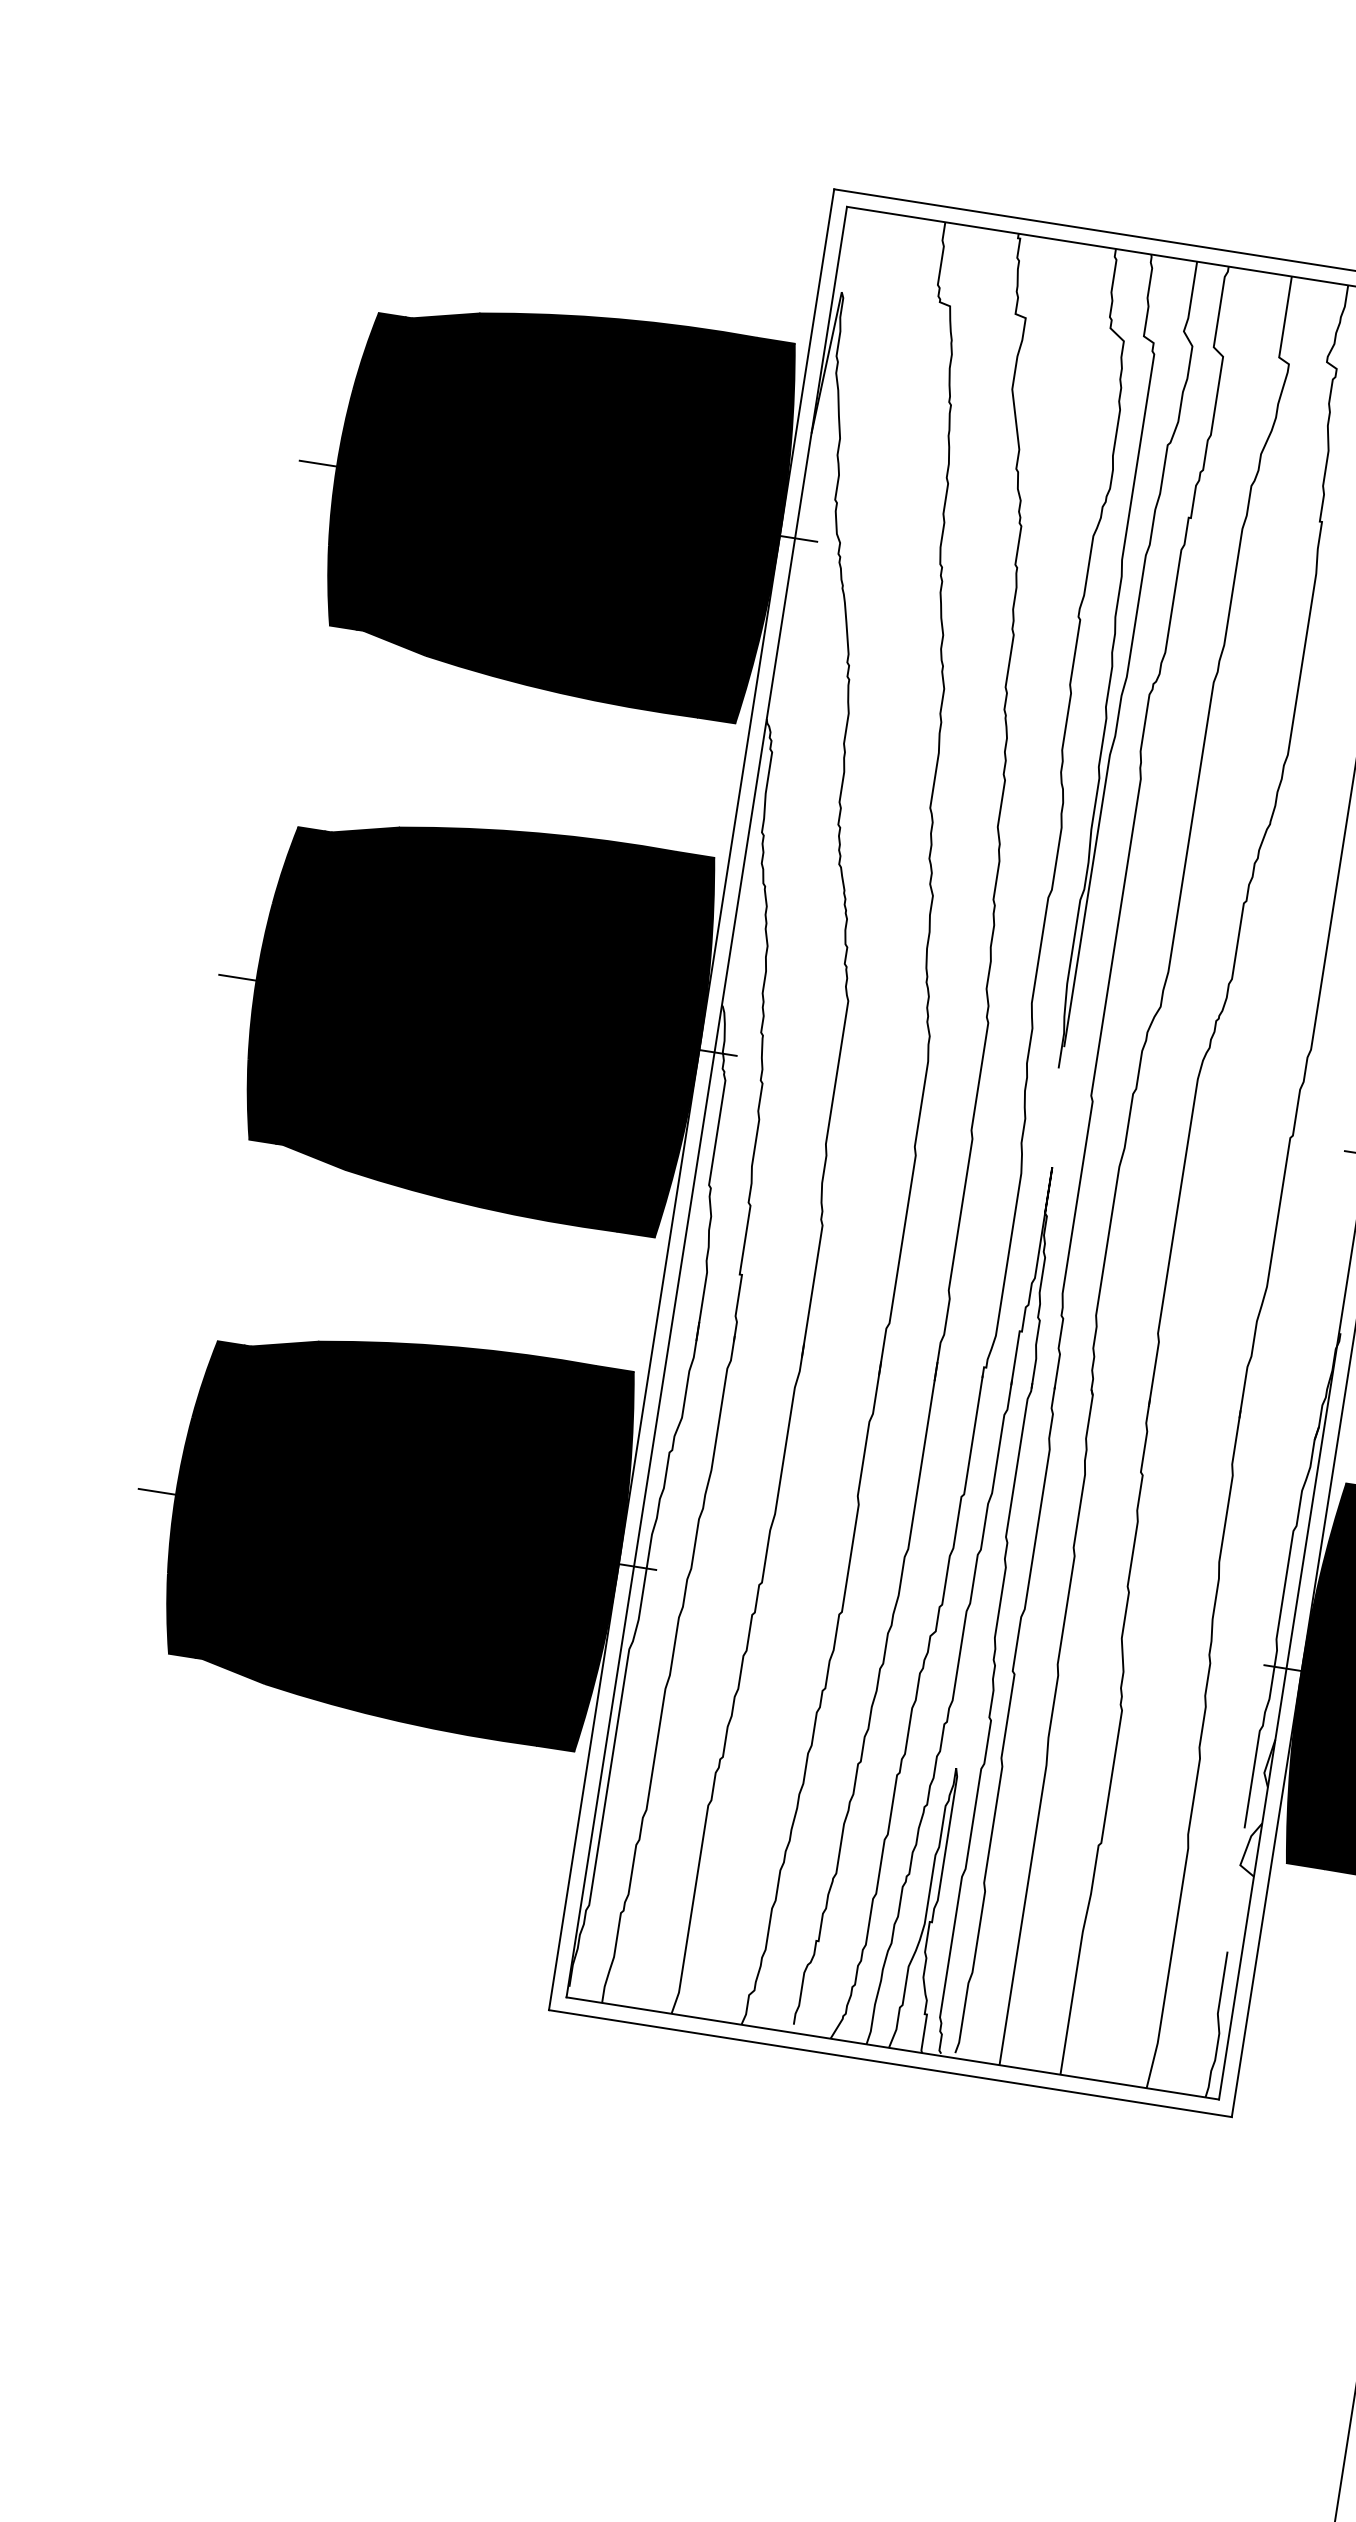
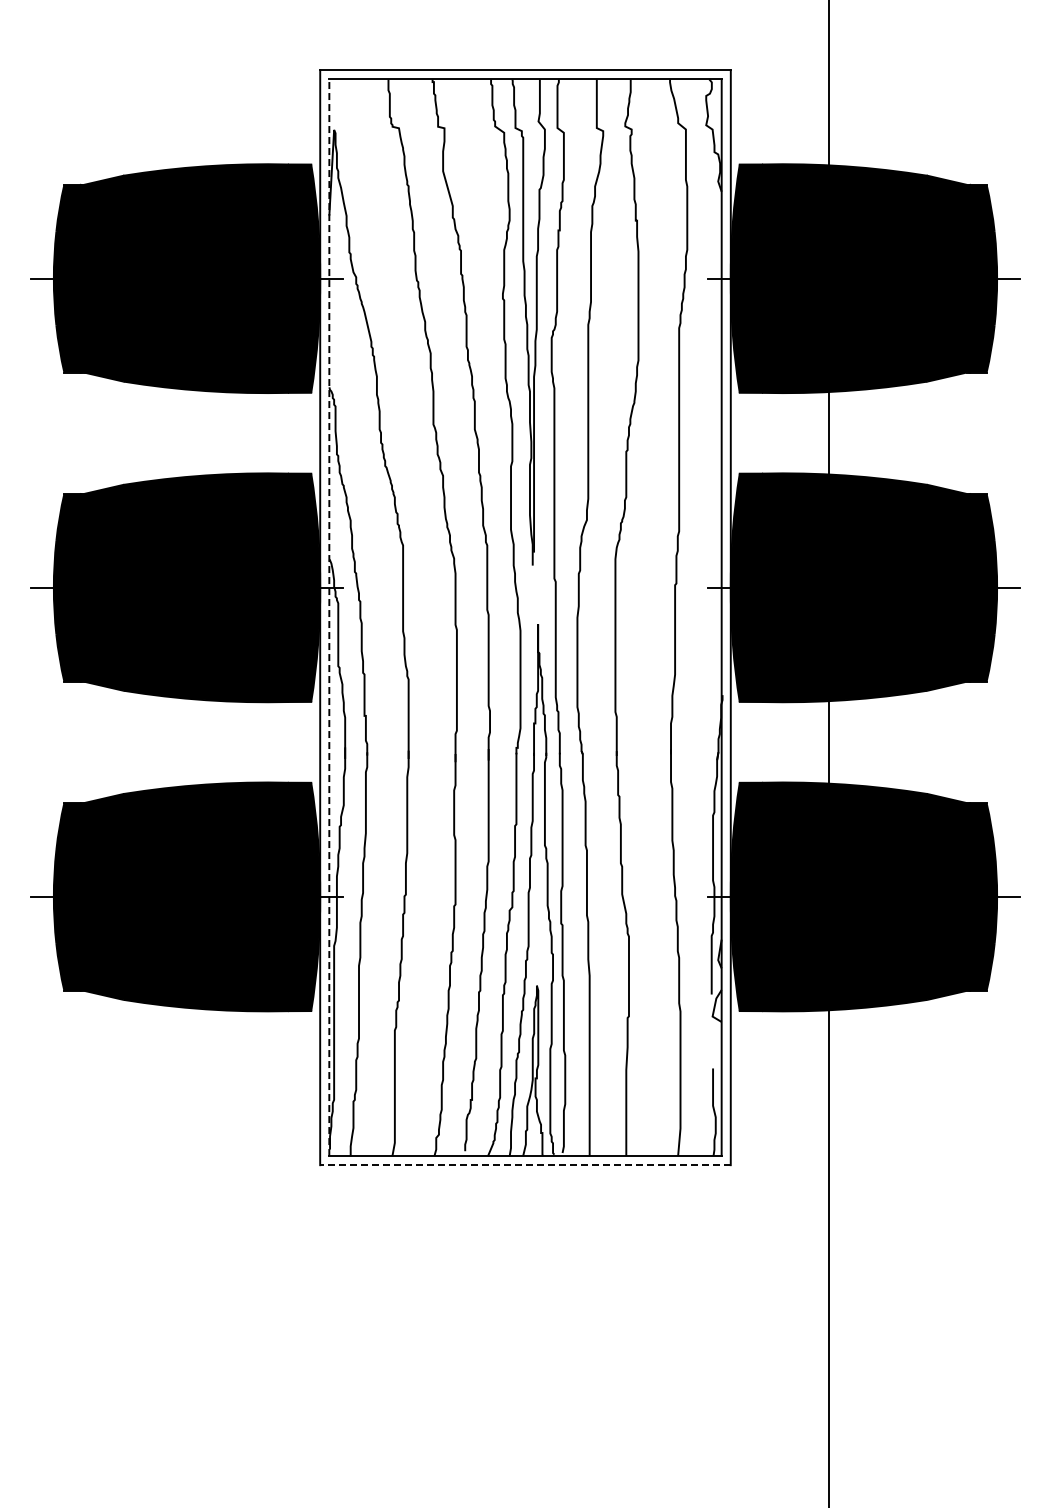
line: (707, 1101) -> (329, 617), solid -> dashed
line: (888, 2063) -> (524, 1165), solid -> dashed

